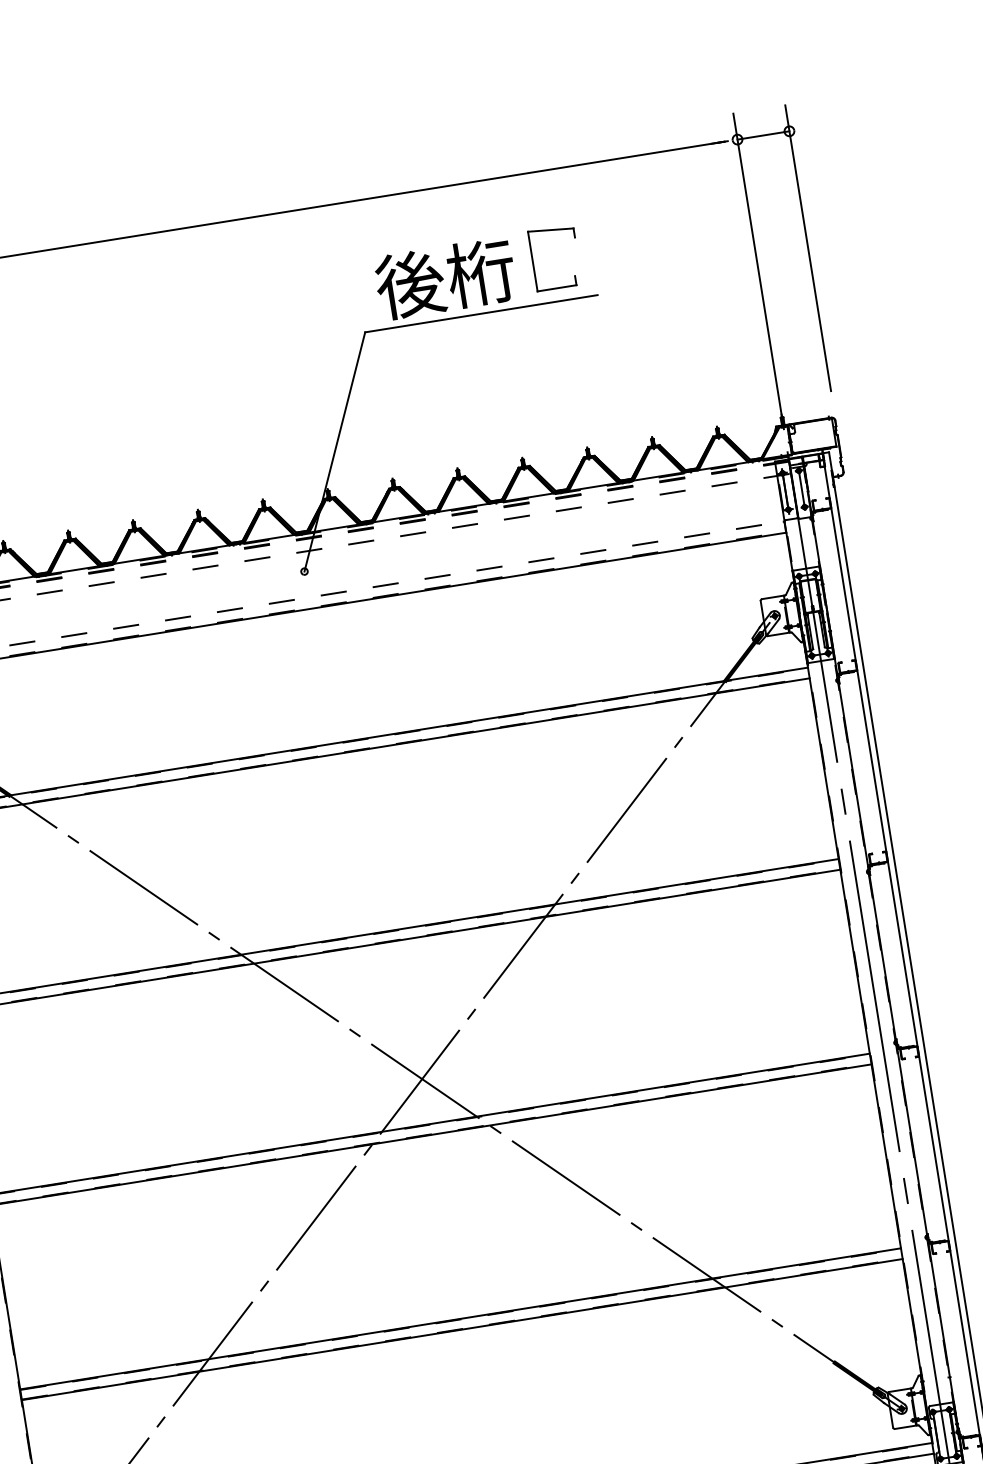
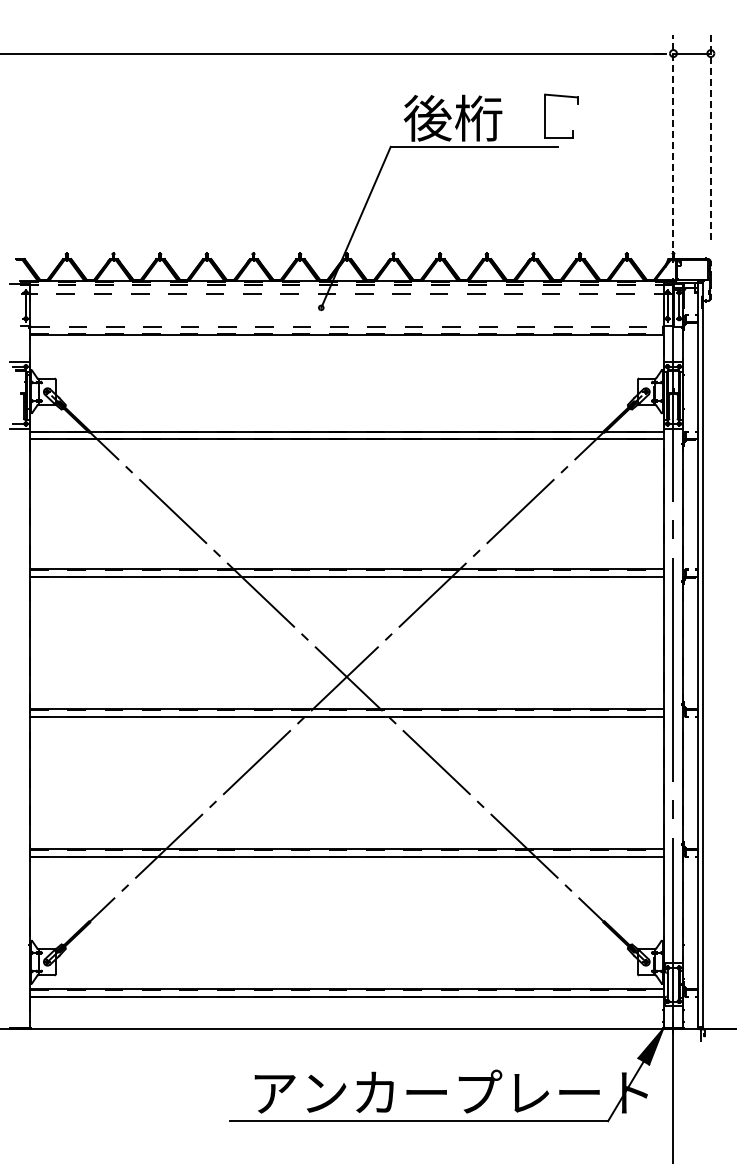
line: (807, 248) -> (710, 137), solid -> dashed
part: (533, 260) -> (545, 115), moved
line: (758, 268) -> (673, 146), solid -> dashed

